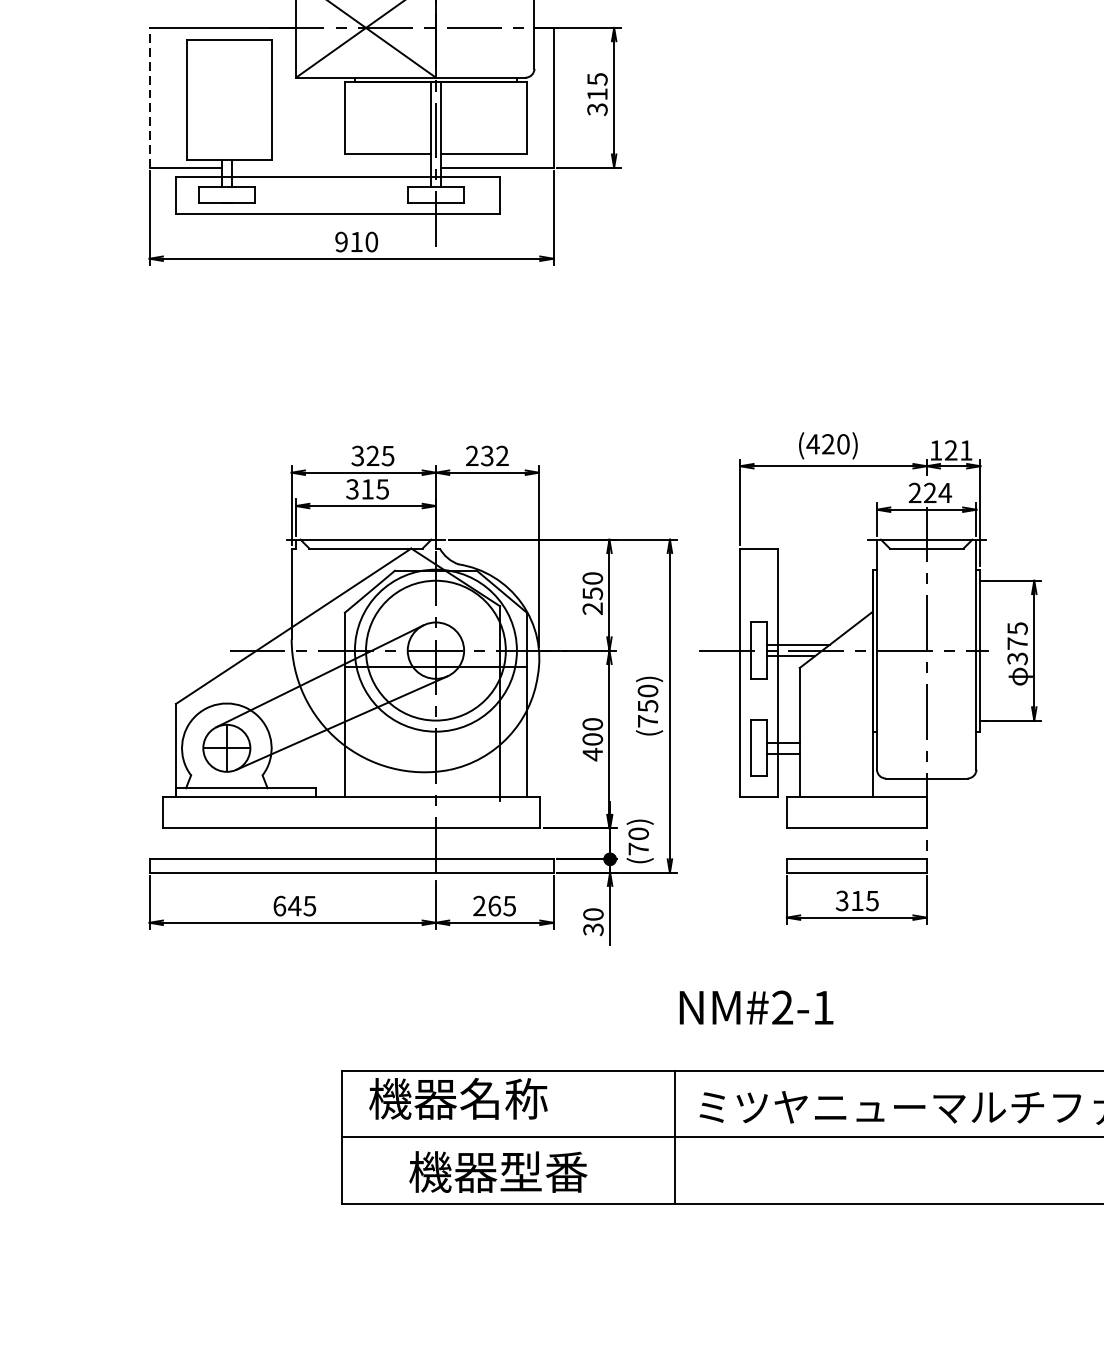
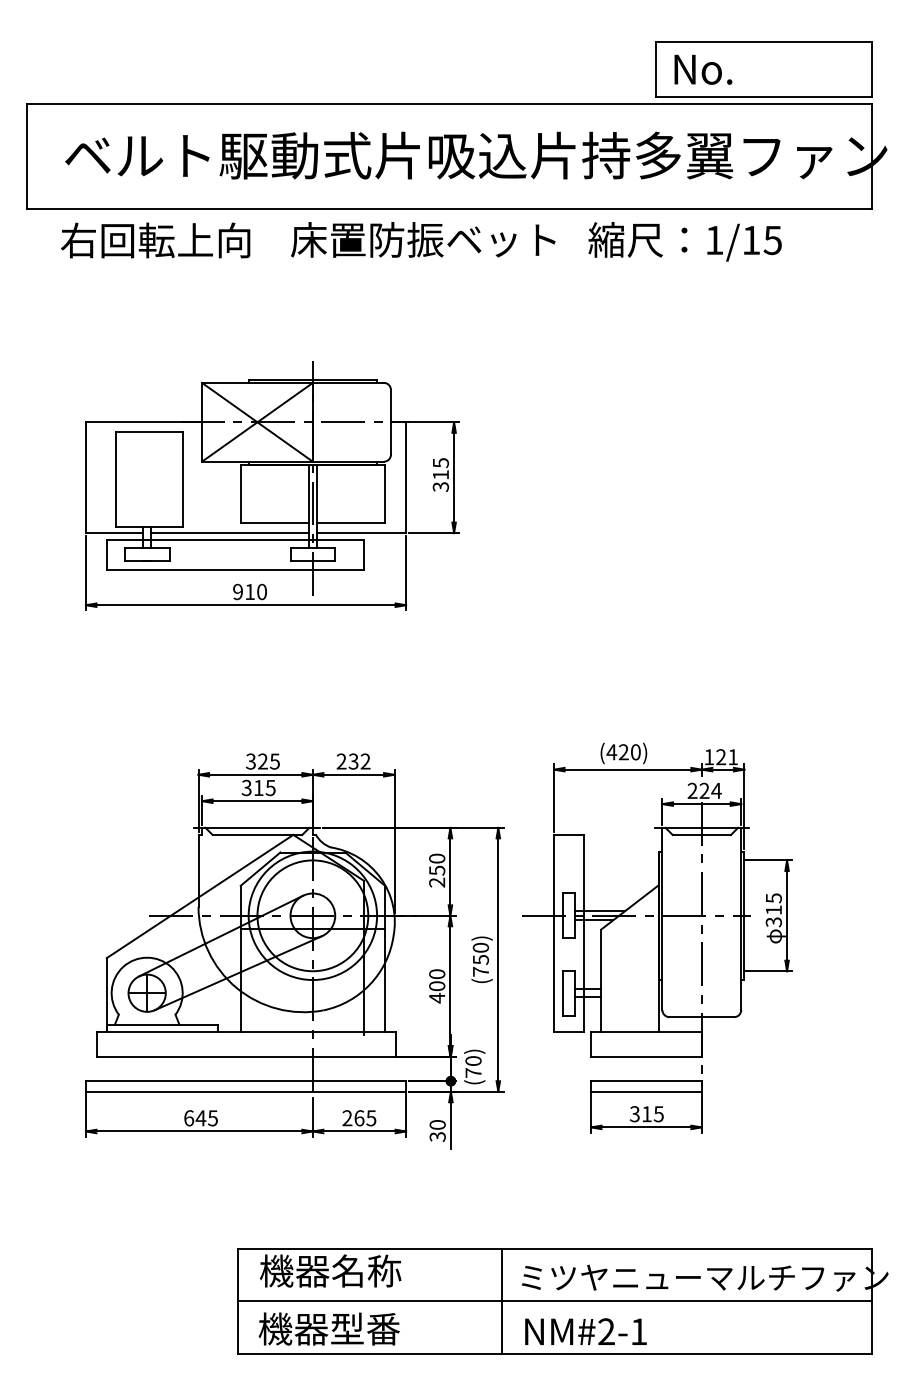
line: (149, 97) -> (85, 477), dashed -> solid
line: (330, 168) -> (229, 533), added
text: (1017, 643) -> (773, 910), 375 -> 315
text: (755, 1007) -> (585, 1331), moved
text: (497, 1171) -> (328, 1328), moved

